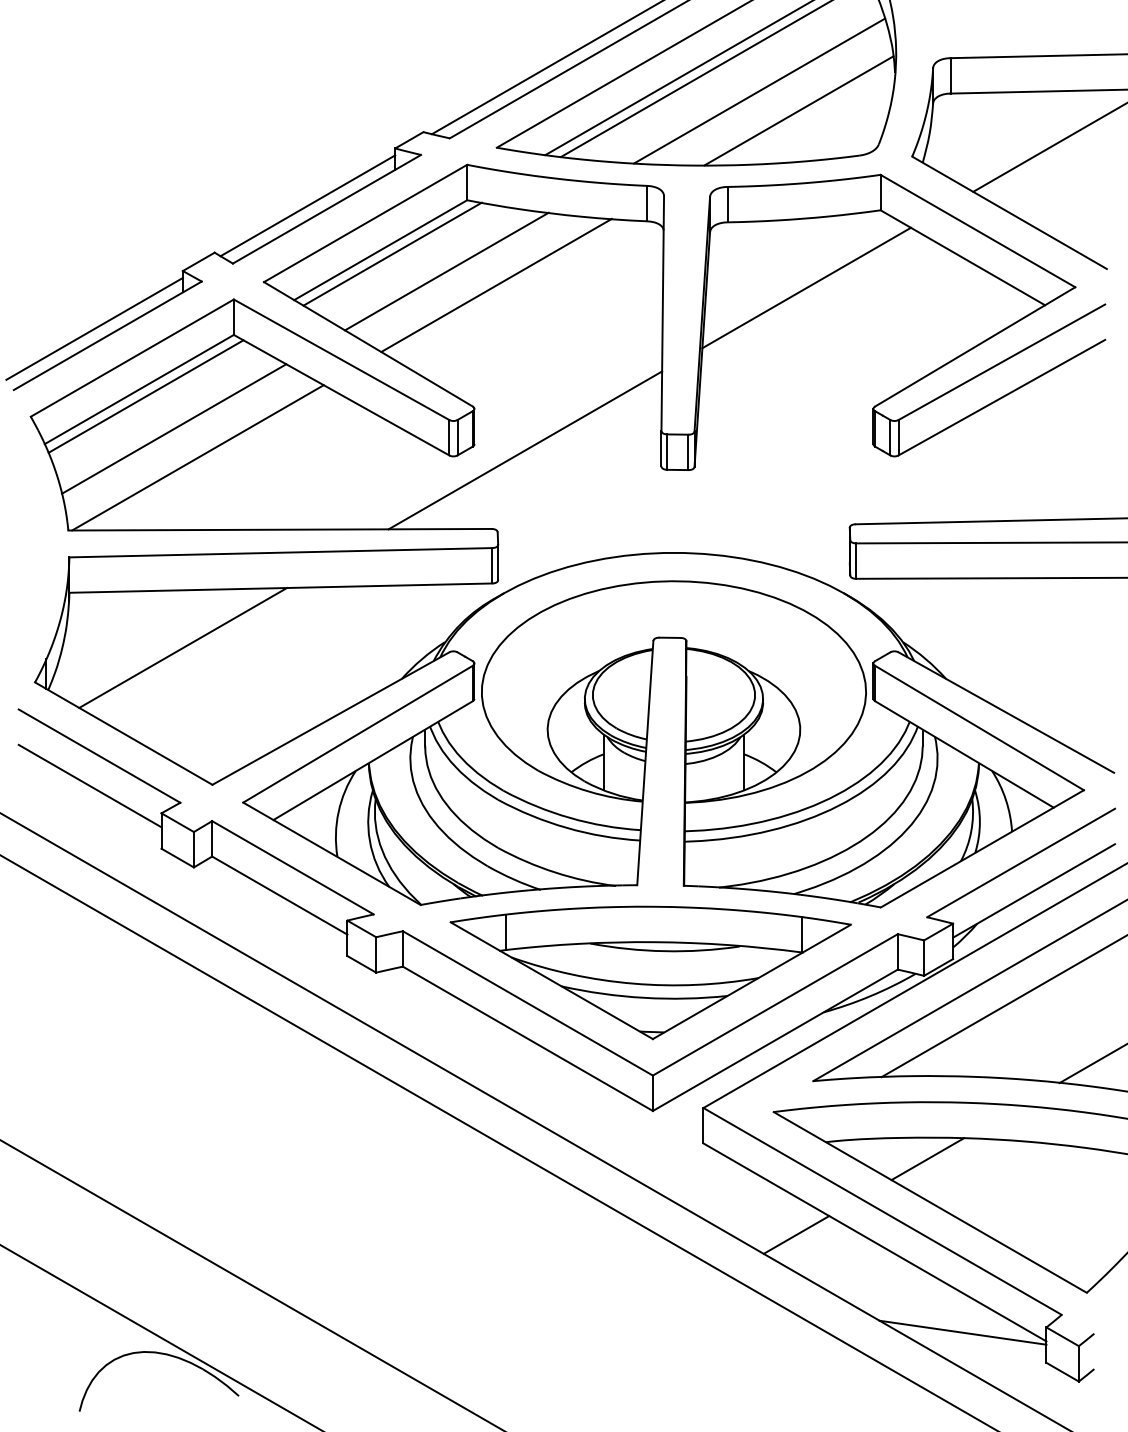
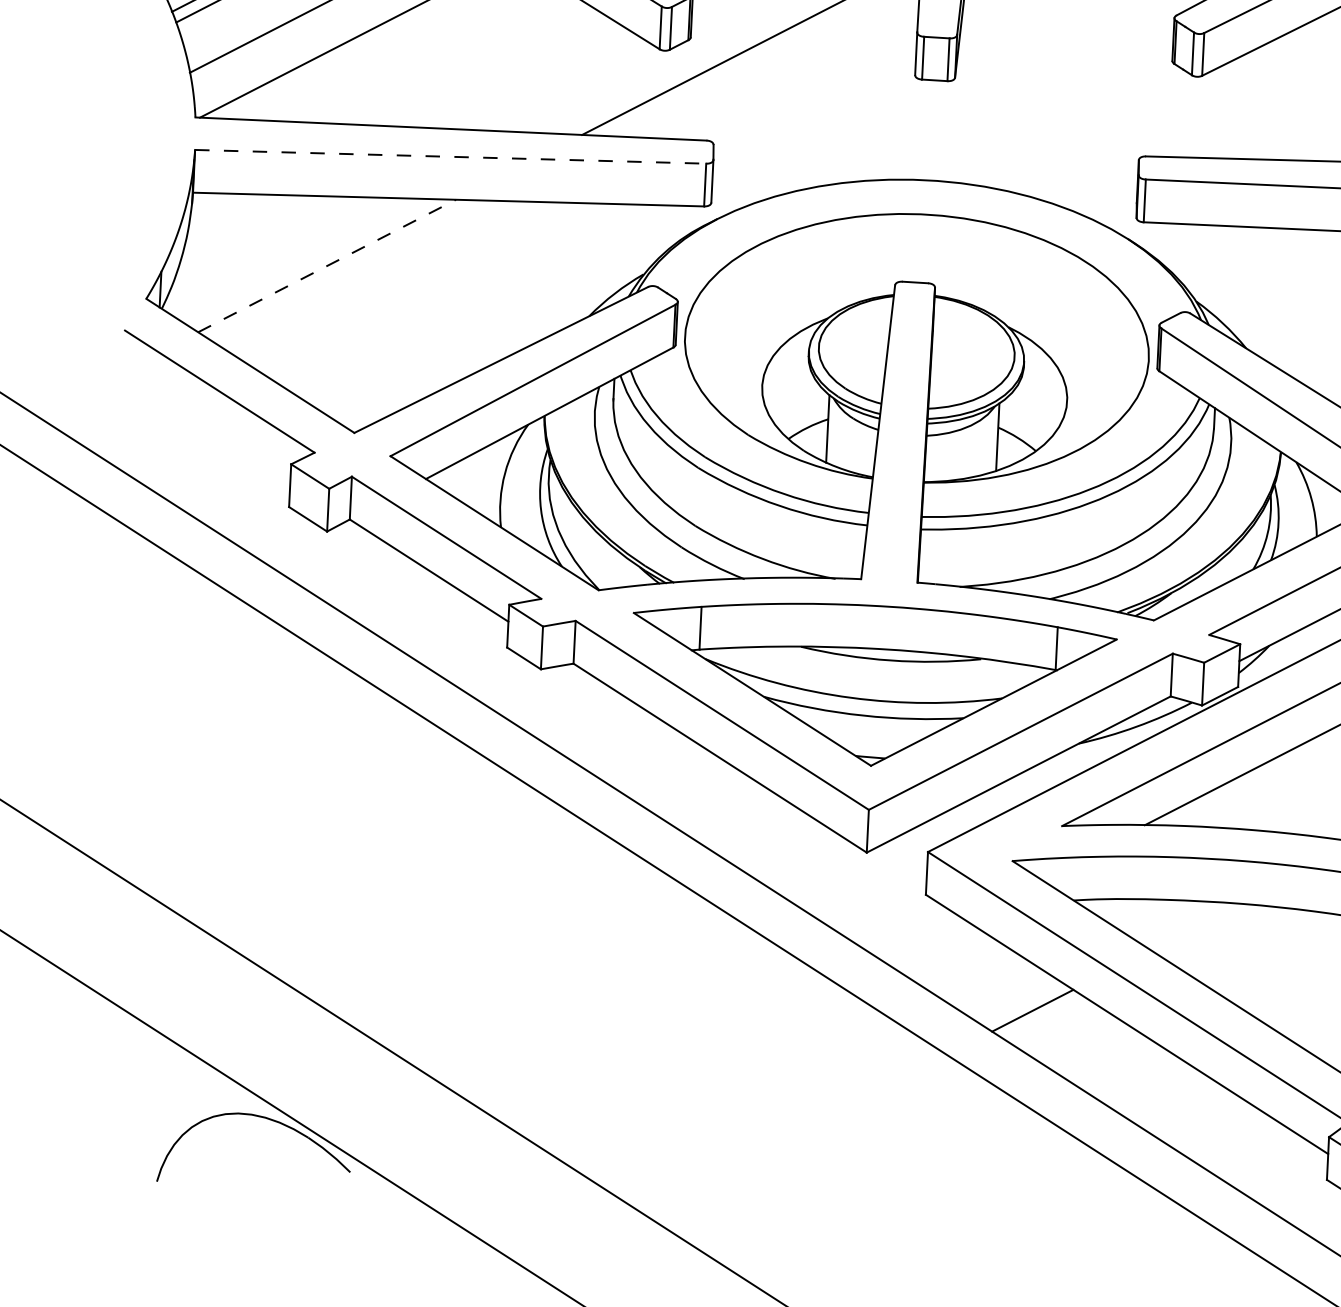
line: (280, 552) -> (450, 156), solid -> dashed
line: (183, 647) -> (327, 265), solid -> dashed
line: (89, 785) -> (205, 426), removed
line: (927, 1159) -> (1195, 927), removed
line: (962, 1332) -> (1227, 1138), removed

